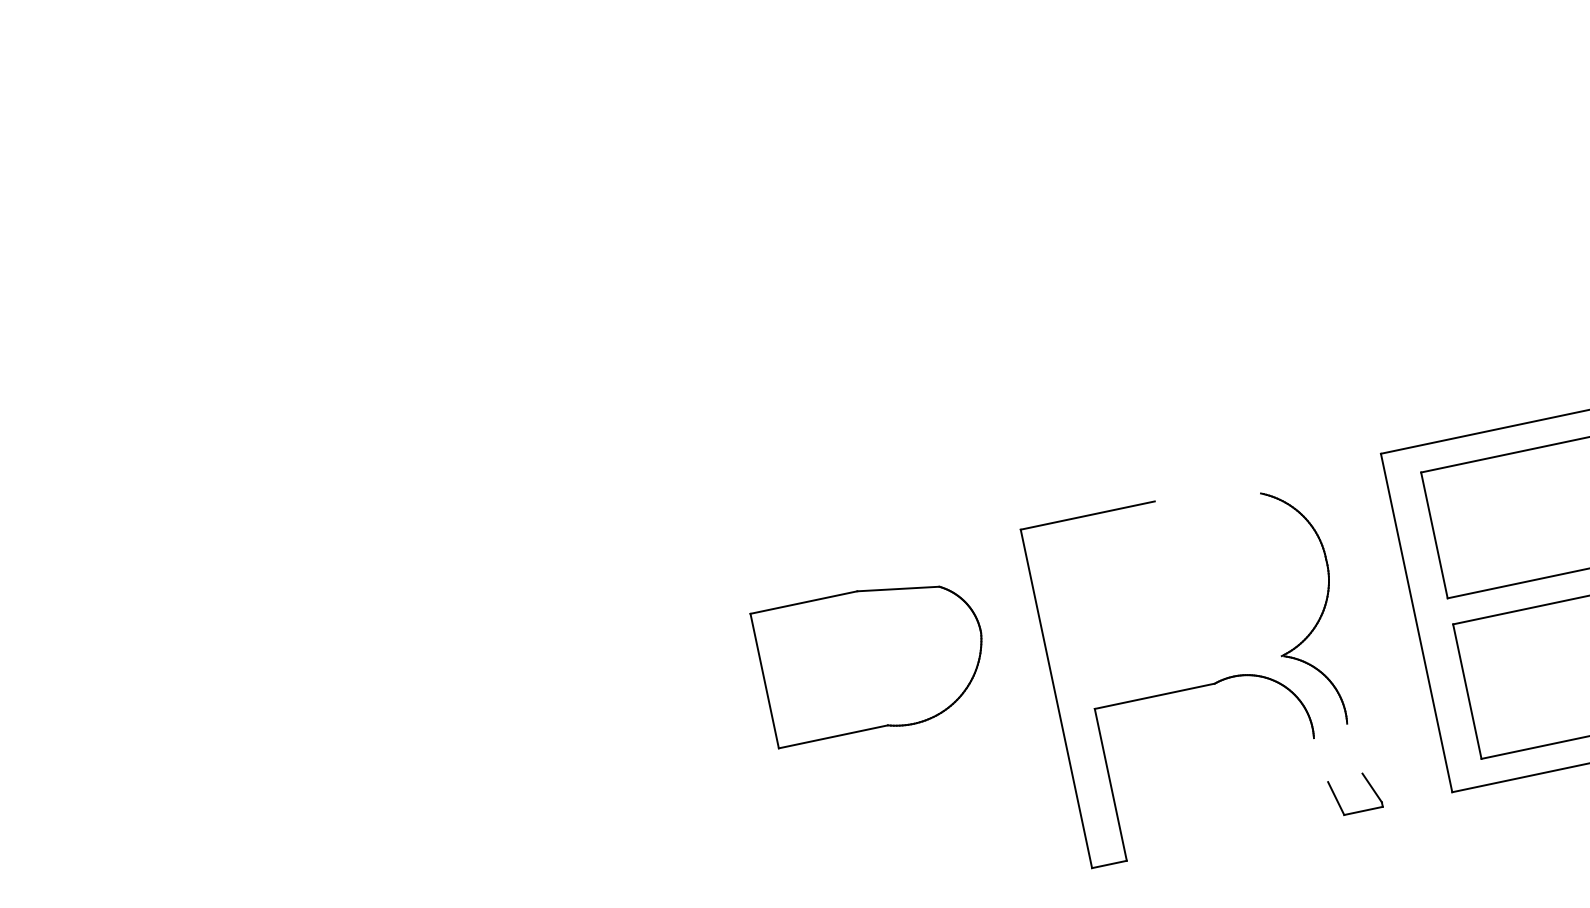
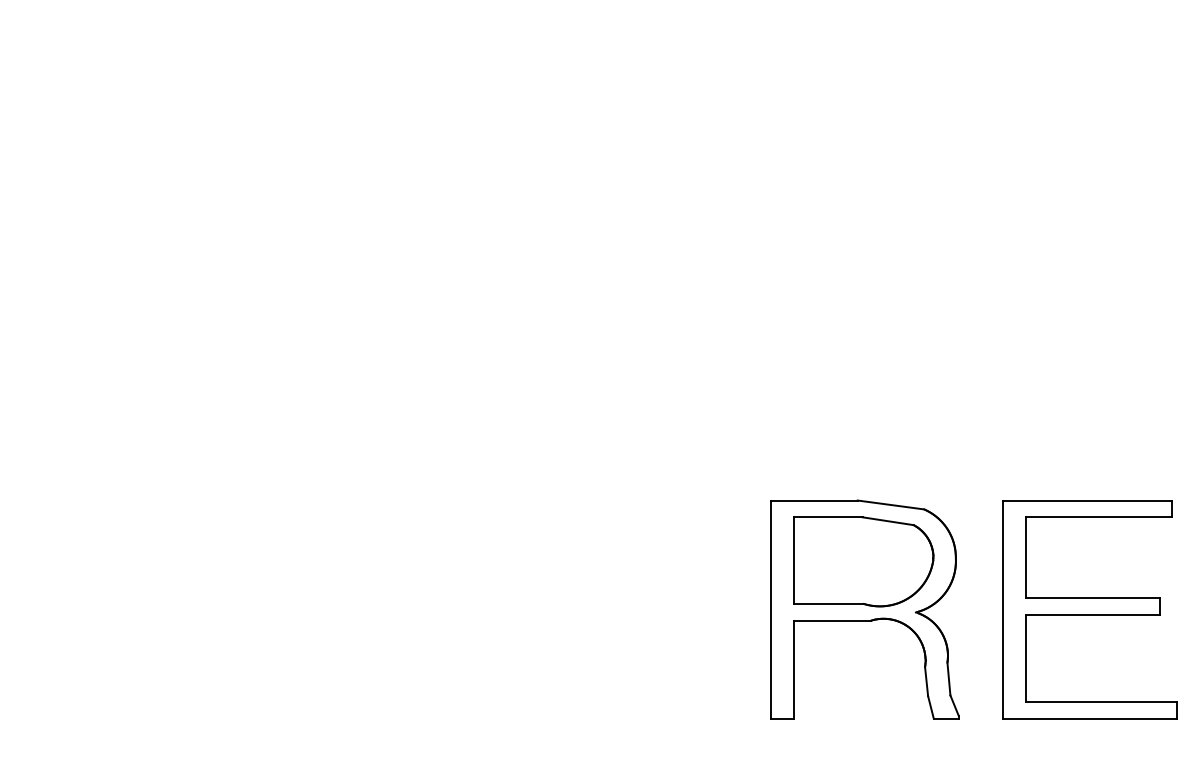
line: (1207, 496) -> (890, 504), added
part: (873, 659) -> (863, 561), moved
line: (1354, 748) -> (948, 678), added
line: (1320, 759) -> (926, 681), added

